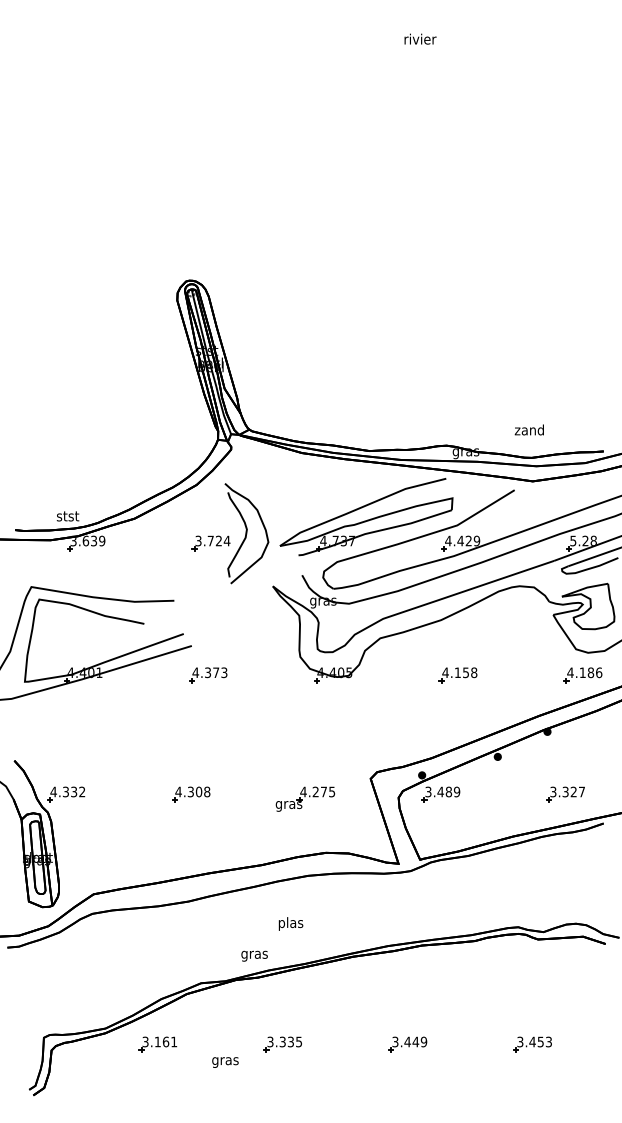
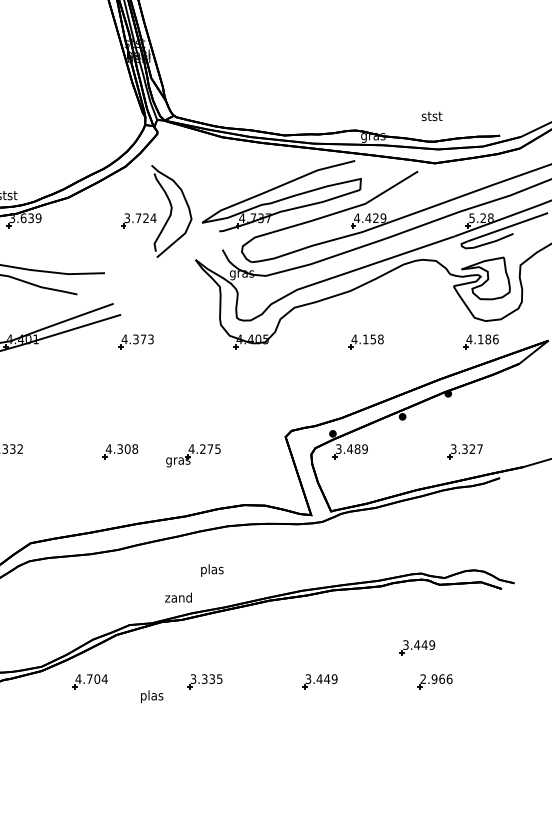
text: (528, 429) -> (430, 115), zand -> stst
part: (305, 798) -> (193, 455), moved
text: (253, 954) -> (177, 598), gras -> zand
part: (513, 1007) -> (417, 647), added
text: (159, 1041) -> (91, 678), 3.161 -> 4.704
text: (534, 1041) -> (436, 678), 3.453 -> 2.966
text: (225, 1060) -> (152, 696), gras -> plas

